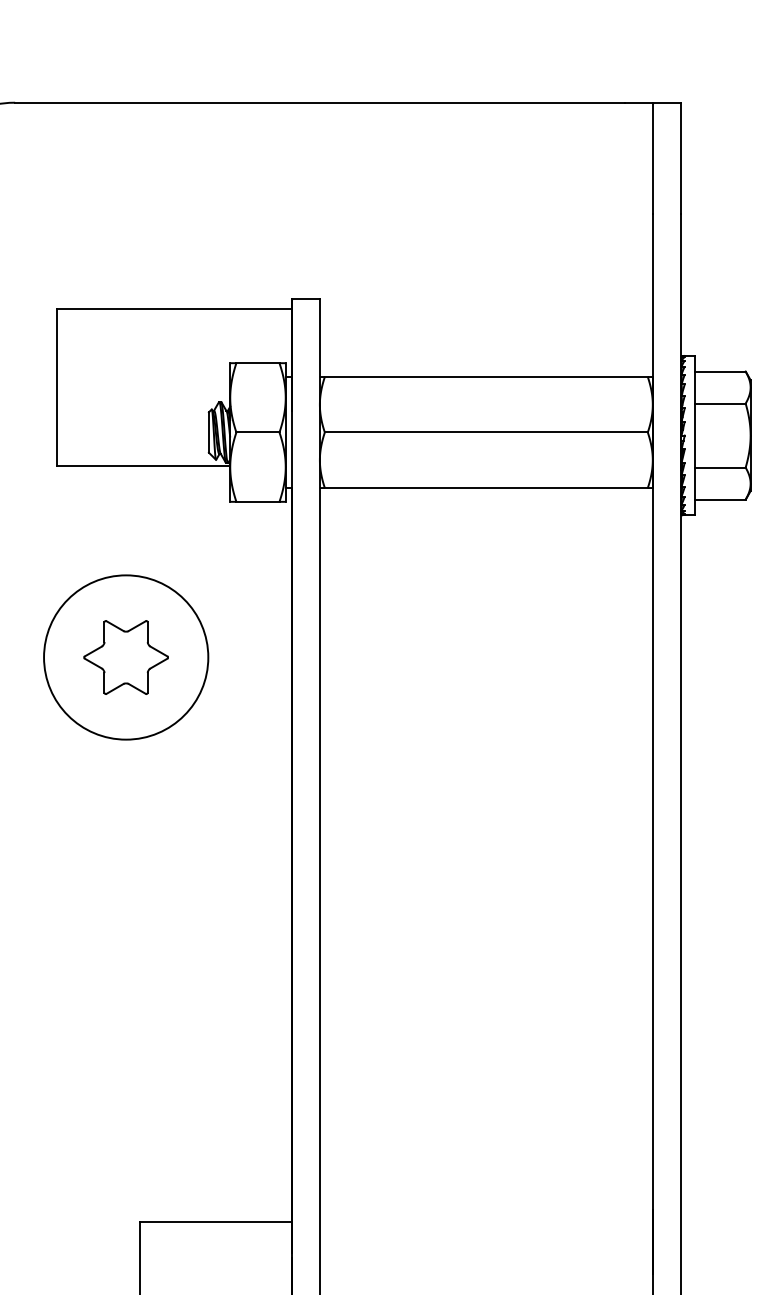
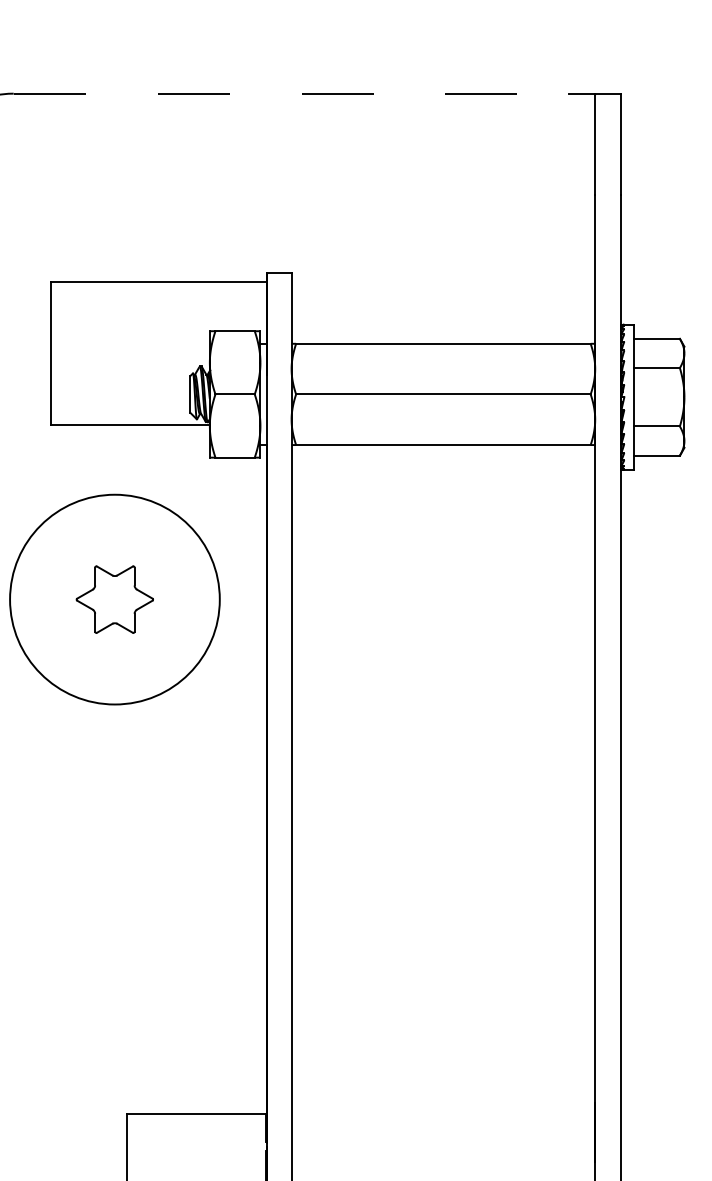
line: (319, 102) -> (291, 93), solid -> dashed
circle: (125, 657) -> (114, 599), size x1.4

